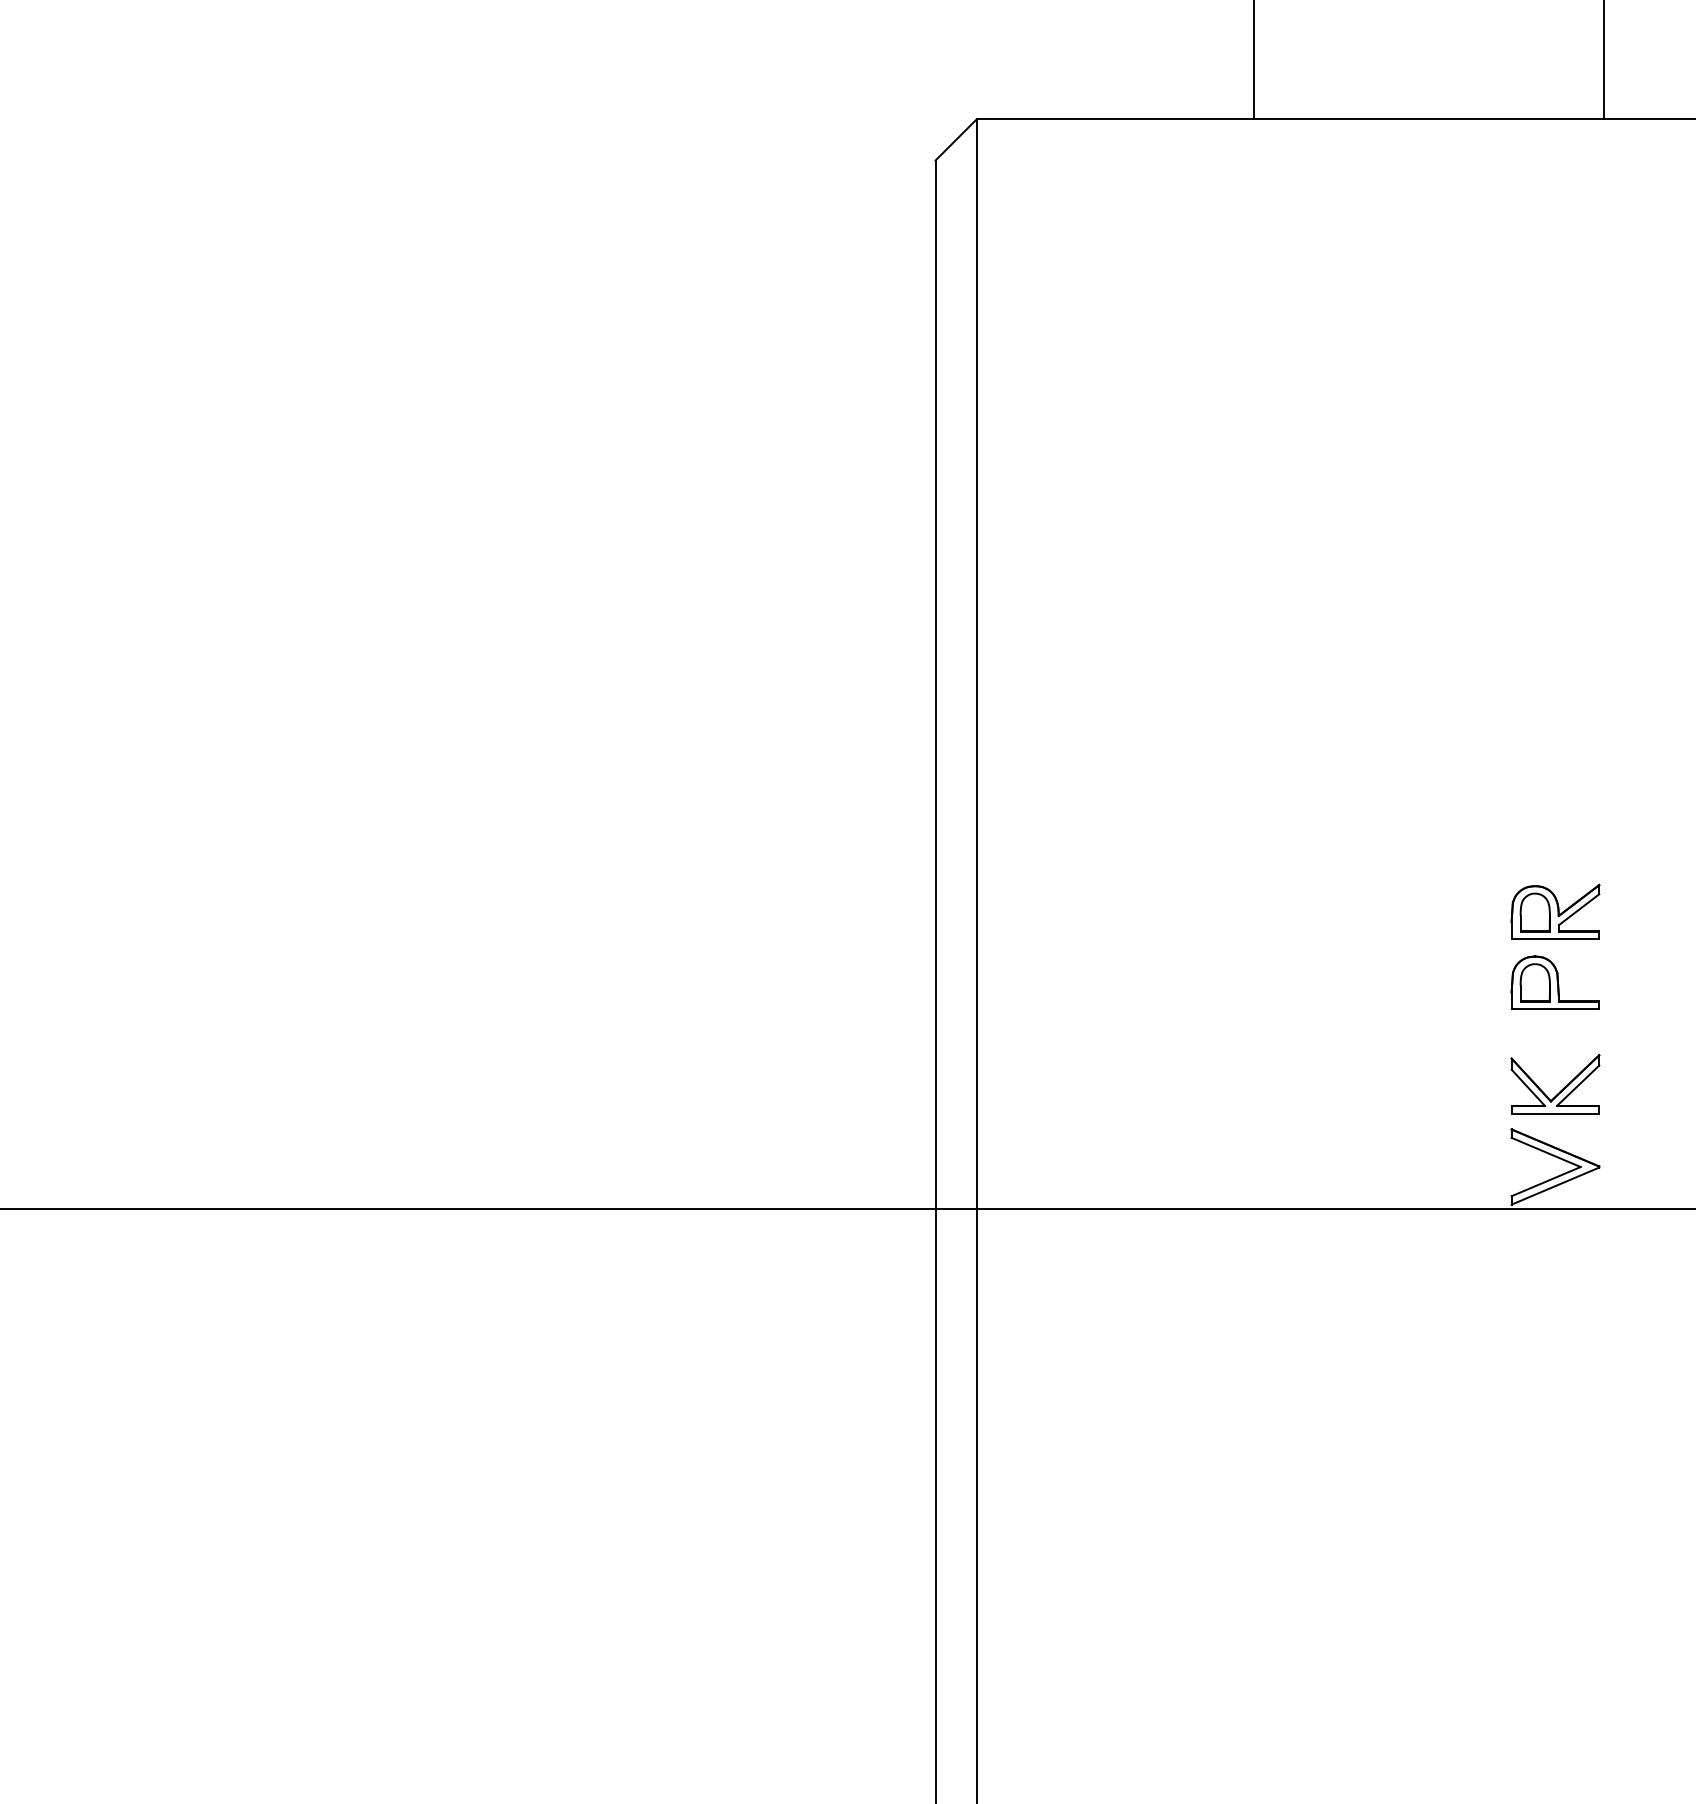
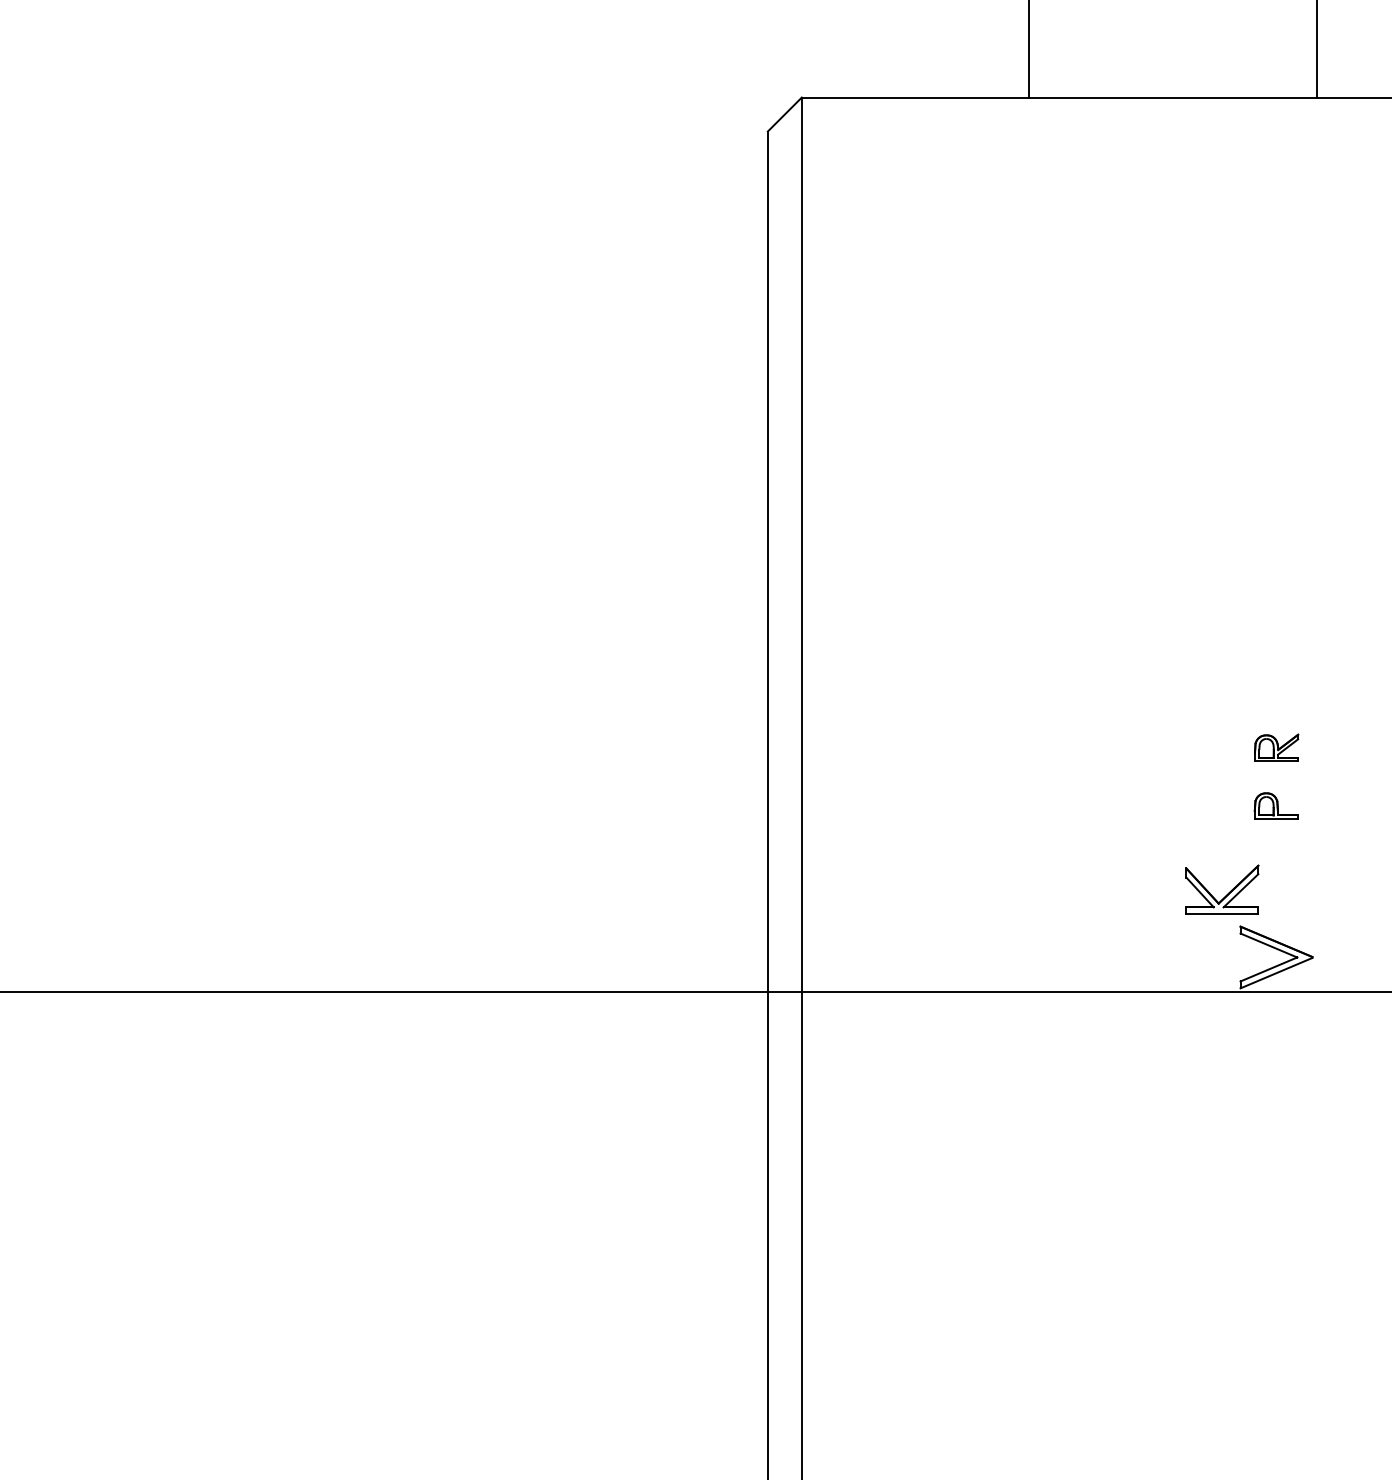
part: (1555, 911) -> (1276, 747), size x0.6
part: (1554, 982) -> (1275, 806), size x0.6
part: (1561, 1089) -> (1227, 893), moved

